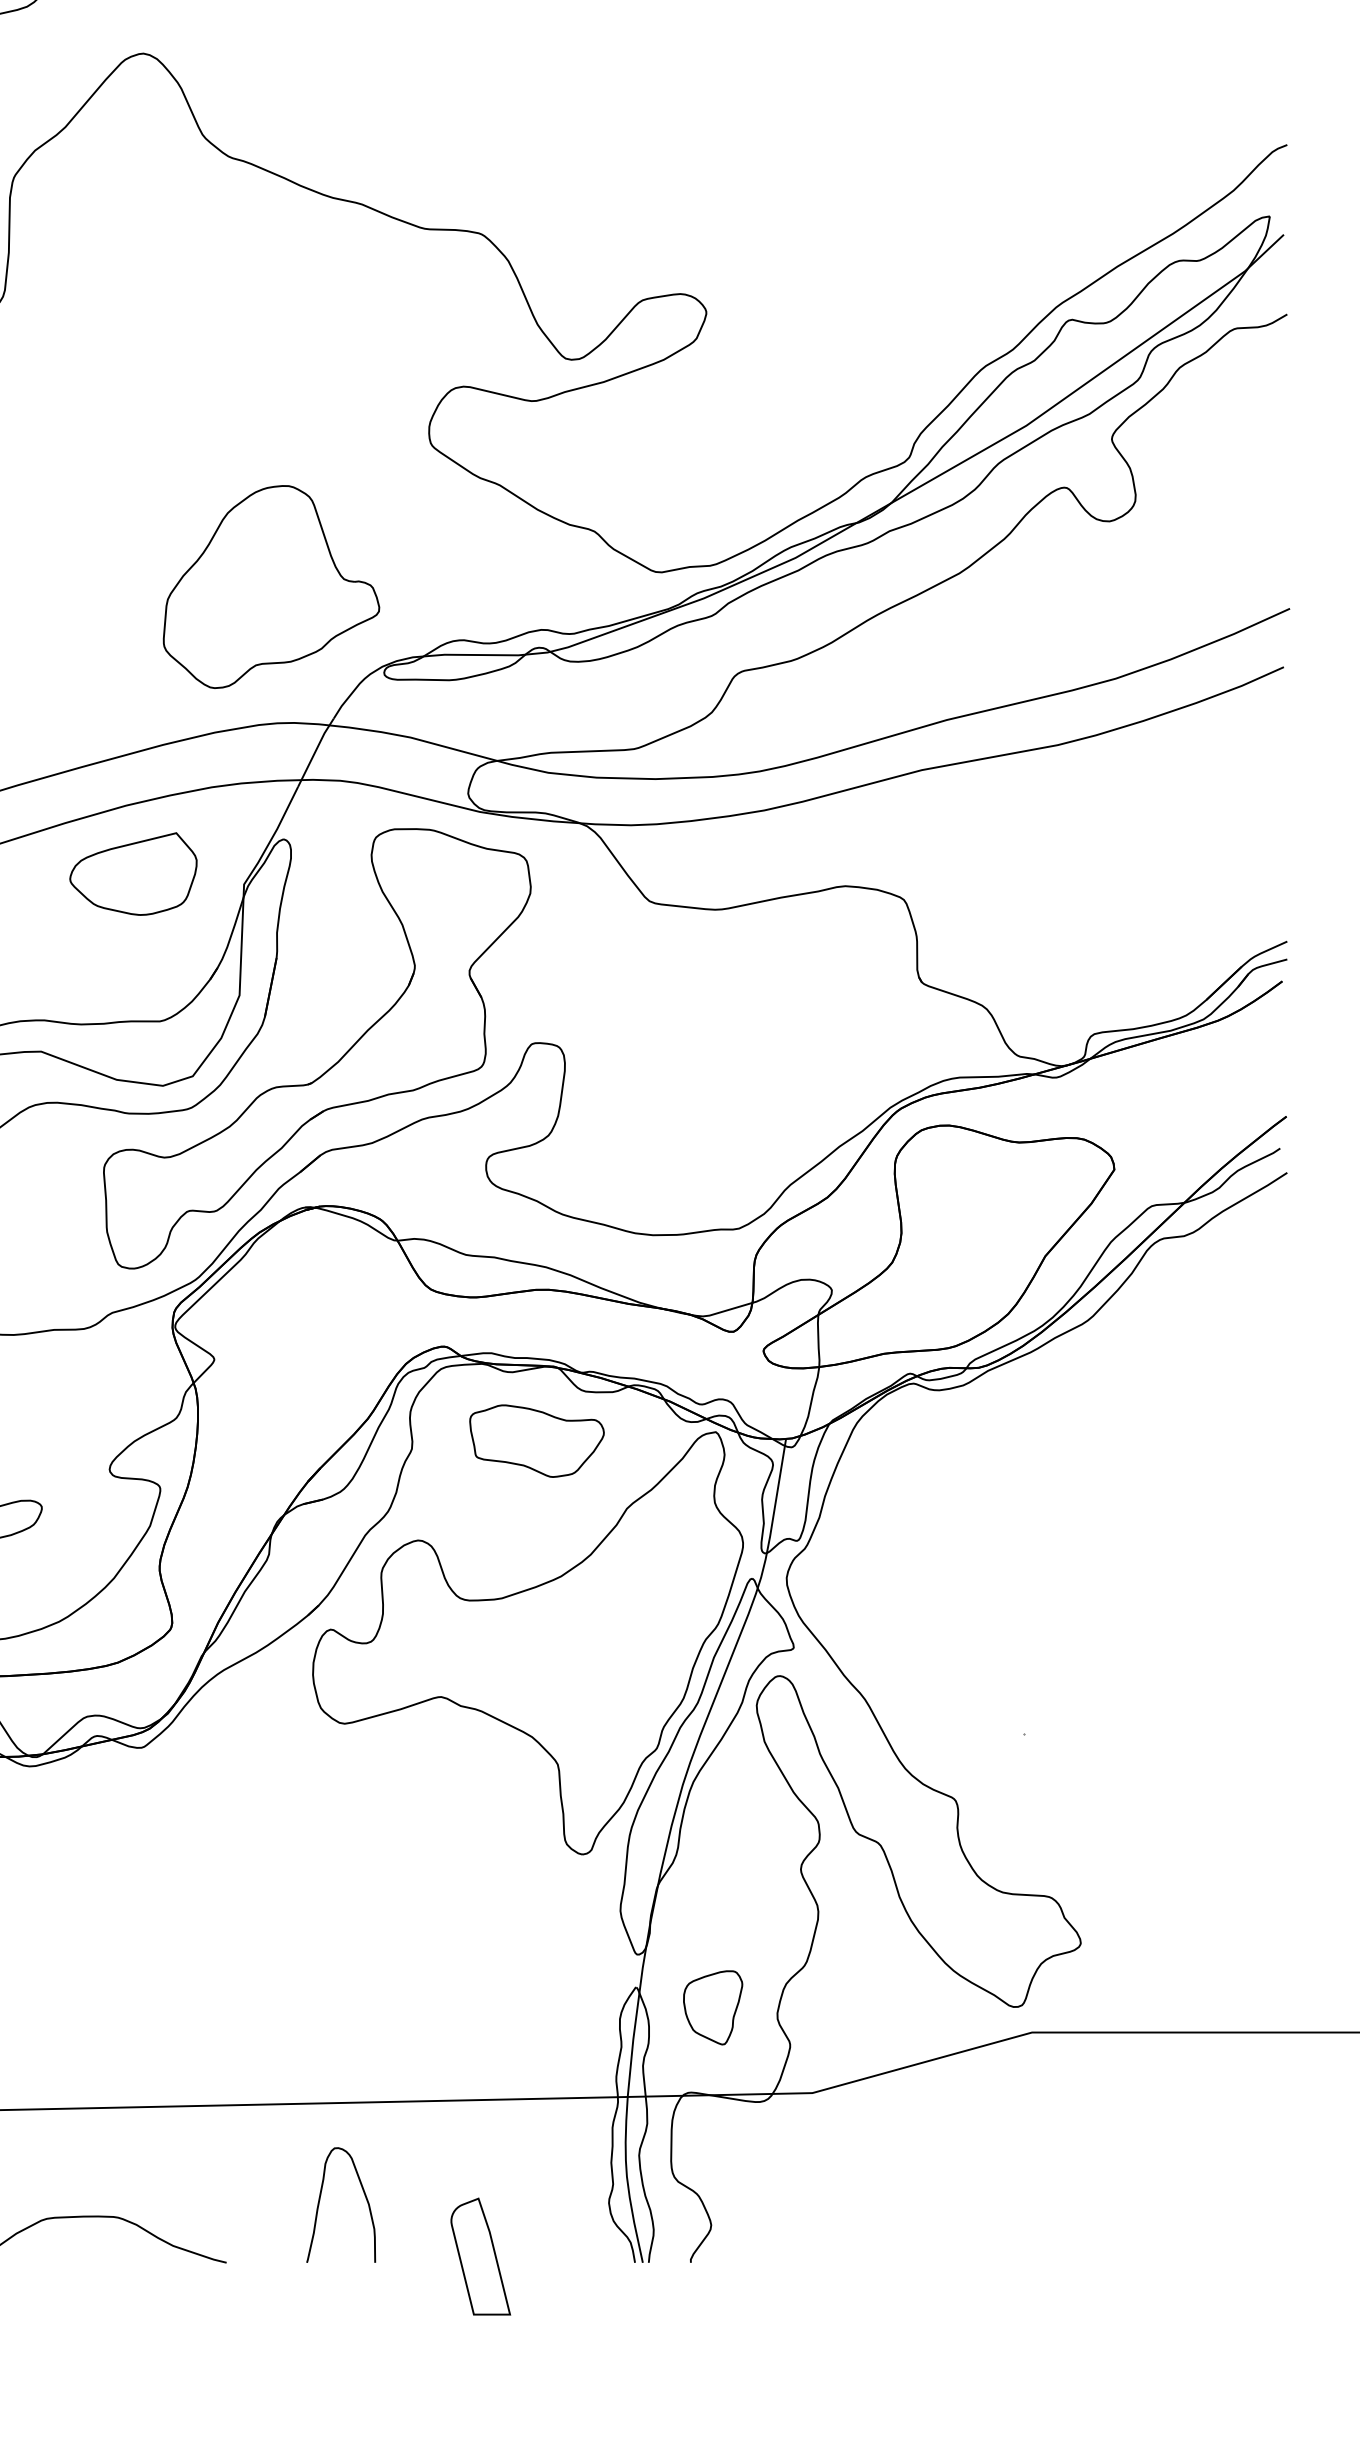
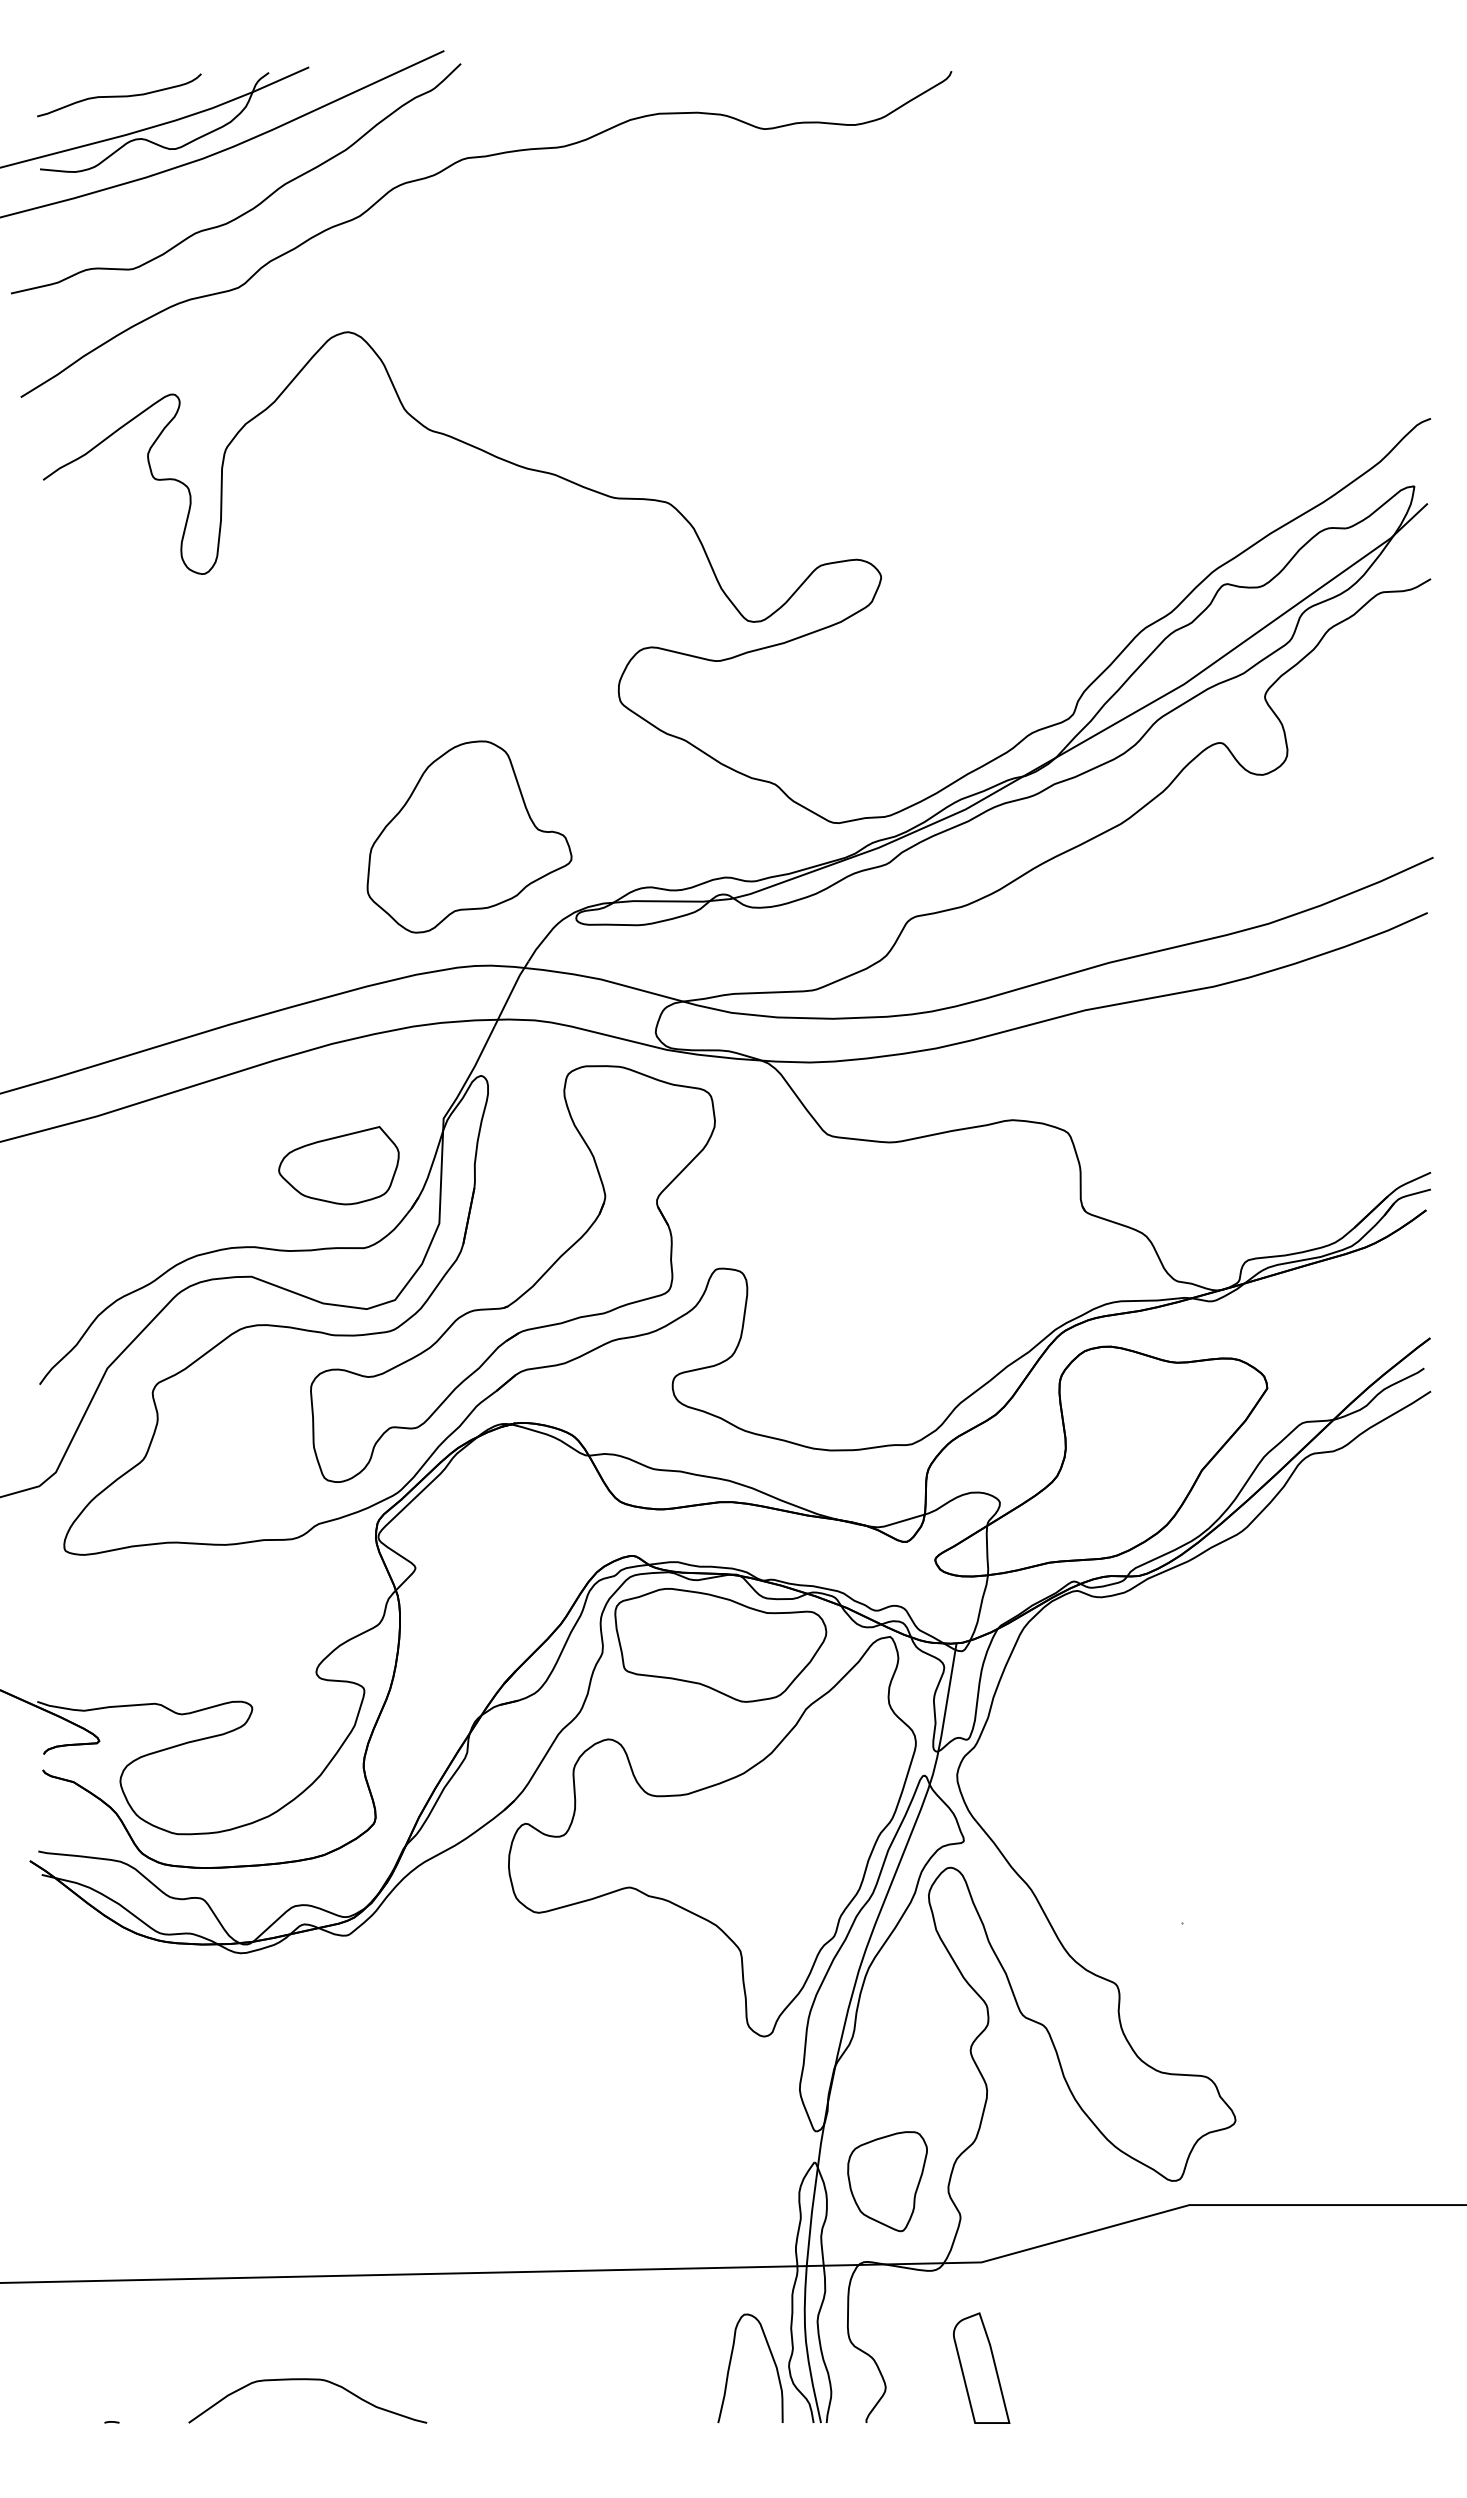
part: (133, 873) -> (338, 1165), moved
part: (536, 1441) -> (720, 1645), size x1.67
part: (713, 2007) -> (887, 2181), size x1.43
curve: (320, 2203) -> (730, 2366), moved
part: (480, 2255) -> (981, 2367), moved

